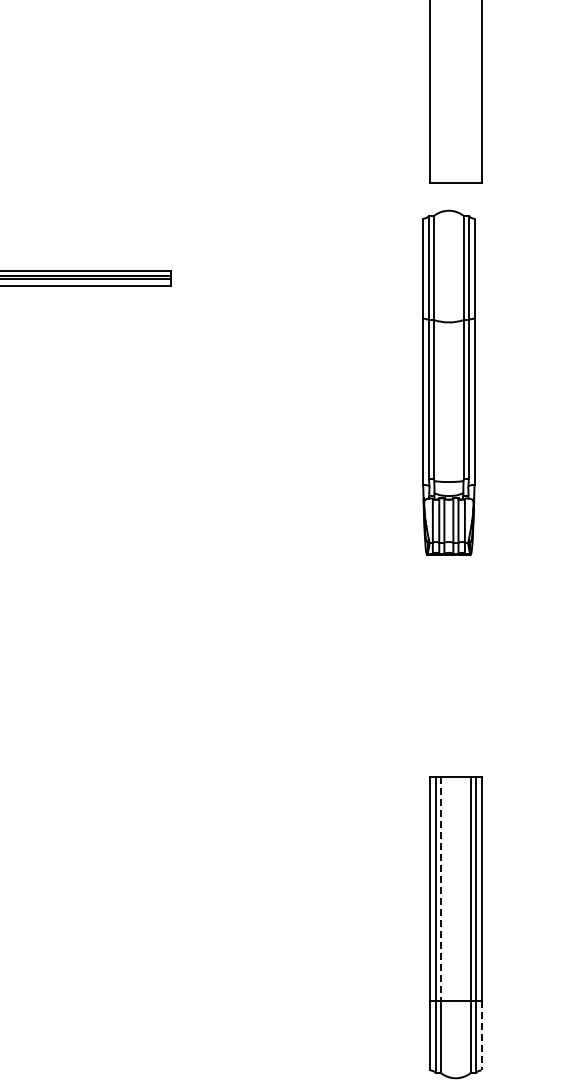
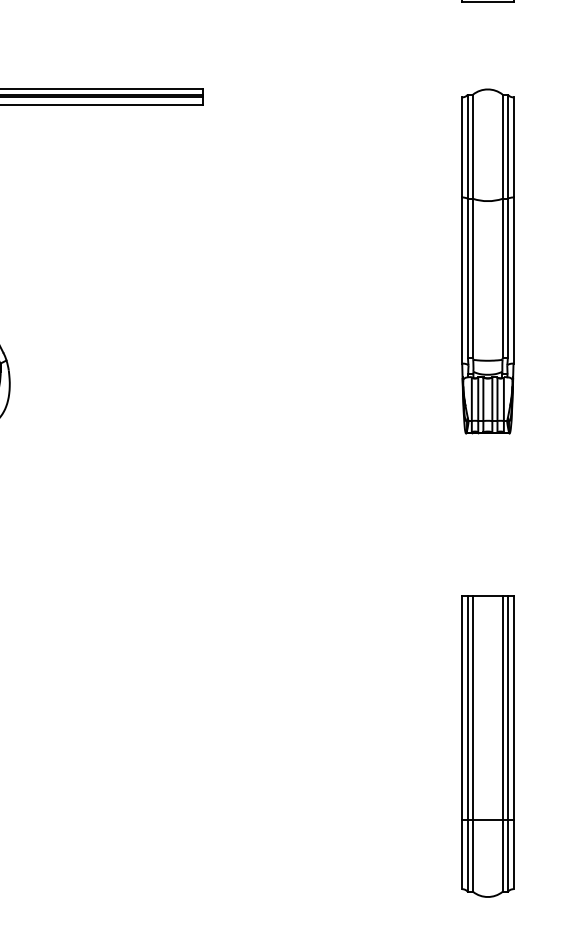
part: (448, 382) -> (487, 261), moved
line: (441, 889) -> (473, 708), dashed -> solid
line: (481, 1035) -> (513, 854), dashed -> solid

